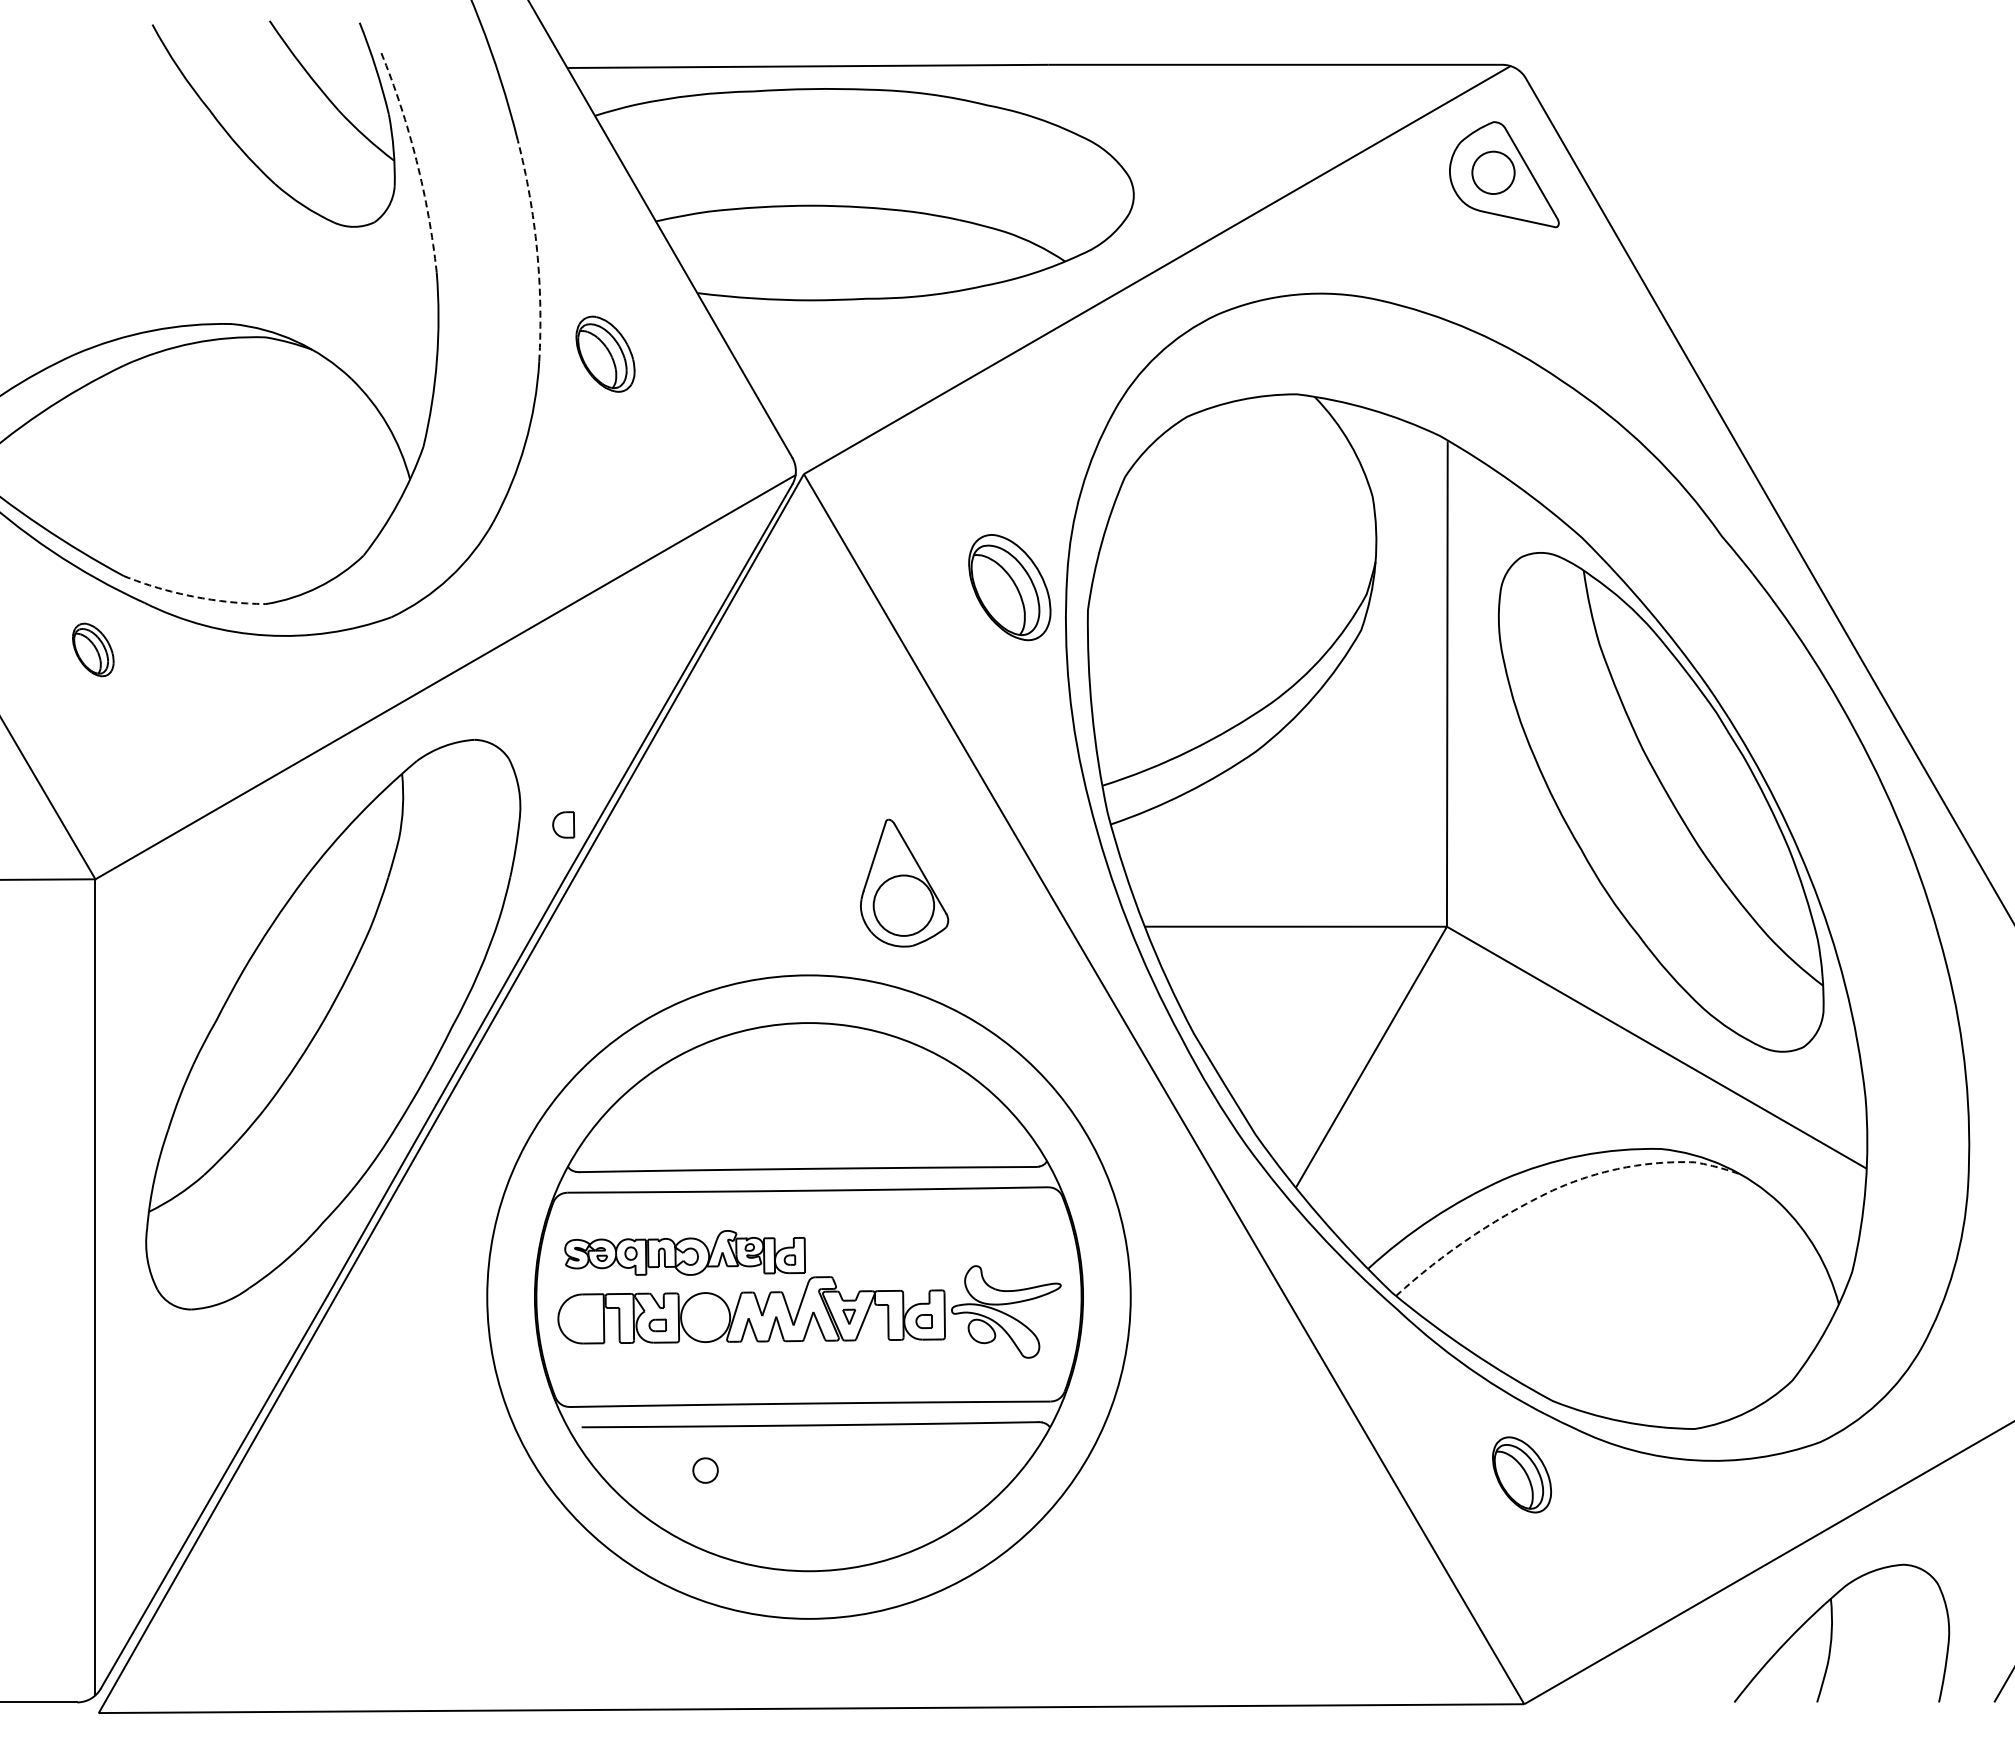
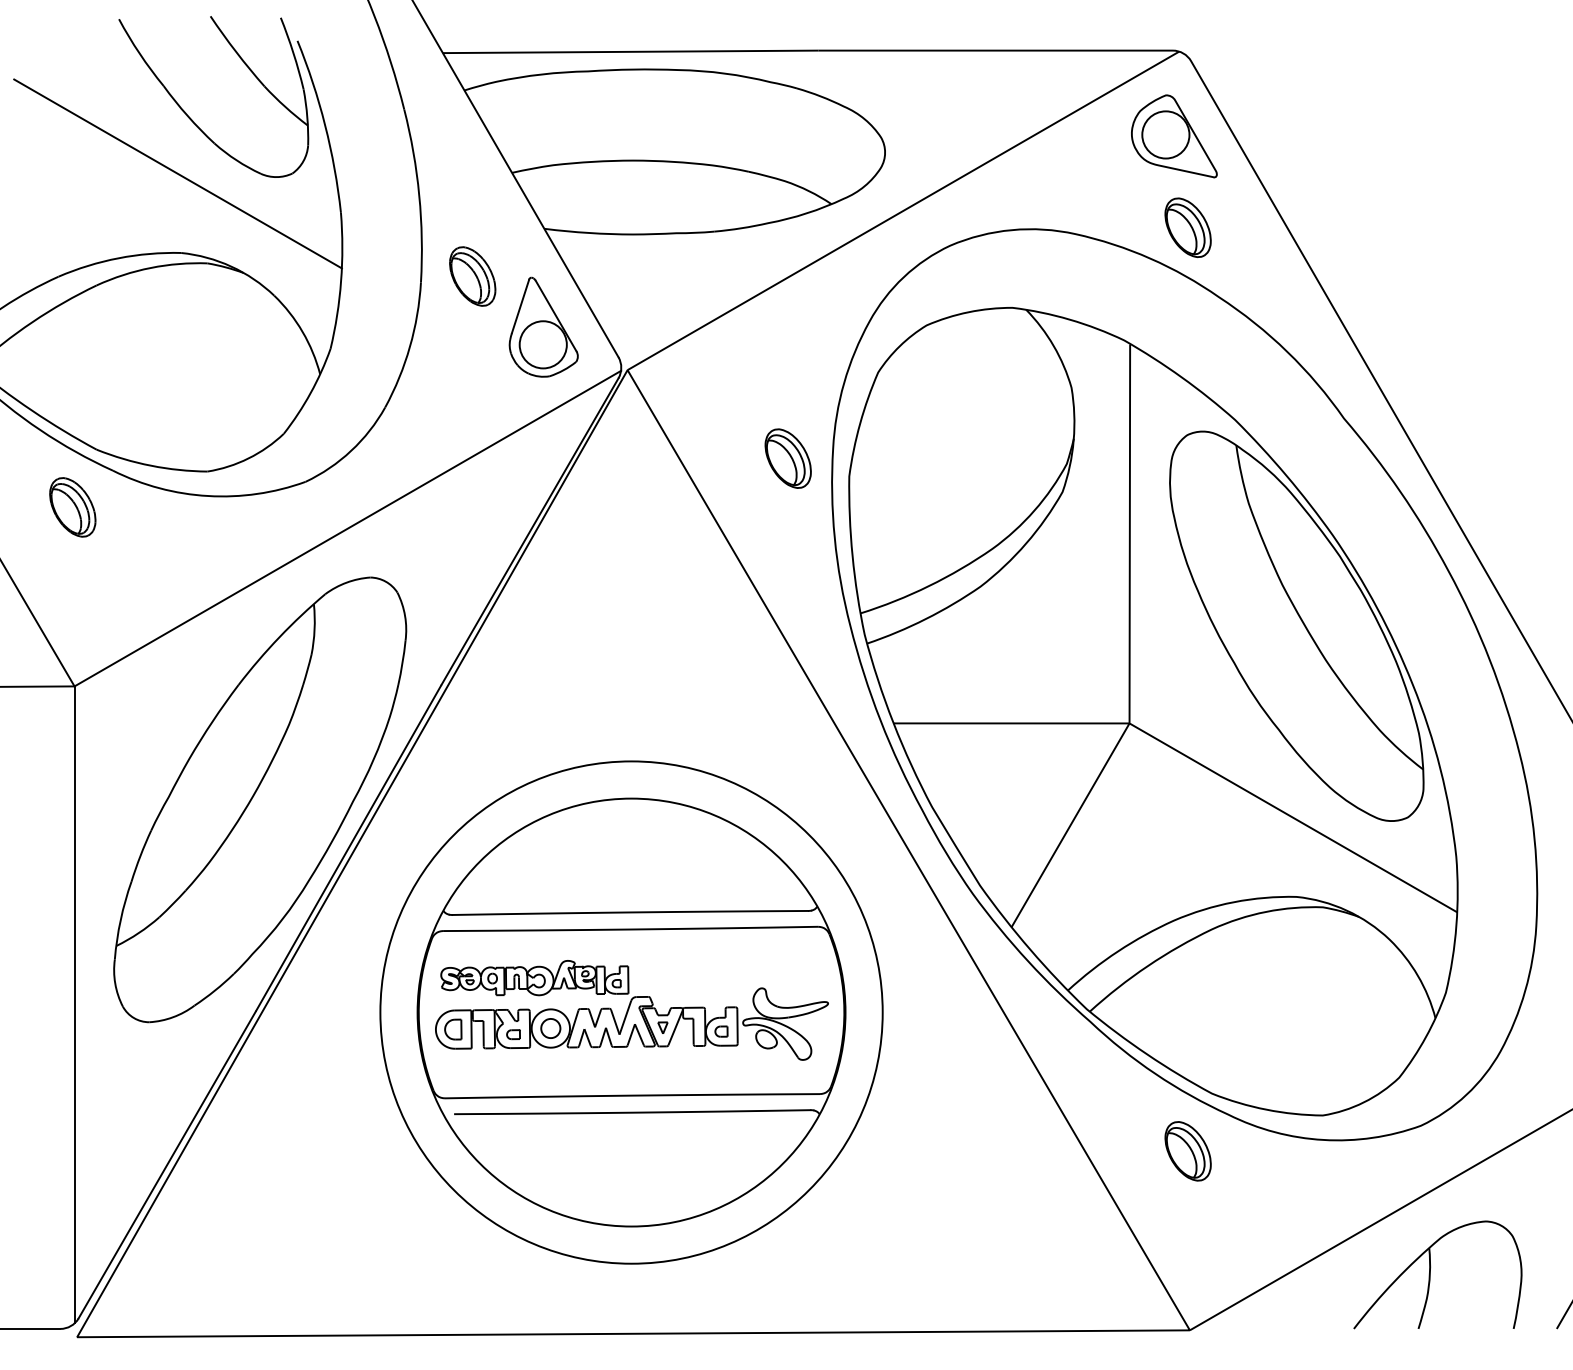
arc: (416, 160) -> (325, 125), dashed -> solid
circle: (1493, 172) -> (1165, 134), size x1.43
line: (227, 222) -> (177, 173), added
arc: (537, 250) -> (419, 195), dashed -> solid
part: (1521, 291) -> (1187, 227), added
part: (1009, 587) -> (788, 458), size x0.71
arc: (193, 596) -> (151, 465), dashed -> solid
part: (93, 649) -> (73, 507), size x1.43
part: (563, 824) -> (453, 1029), moved
part: (904, 882) -> (543, 326), moved
line: (1557, 1188) -> (1215, 927), dashed -> solid
part: (705, 1470) -> (550, 1028), moved

